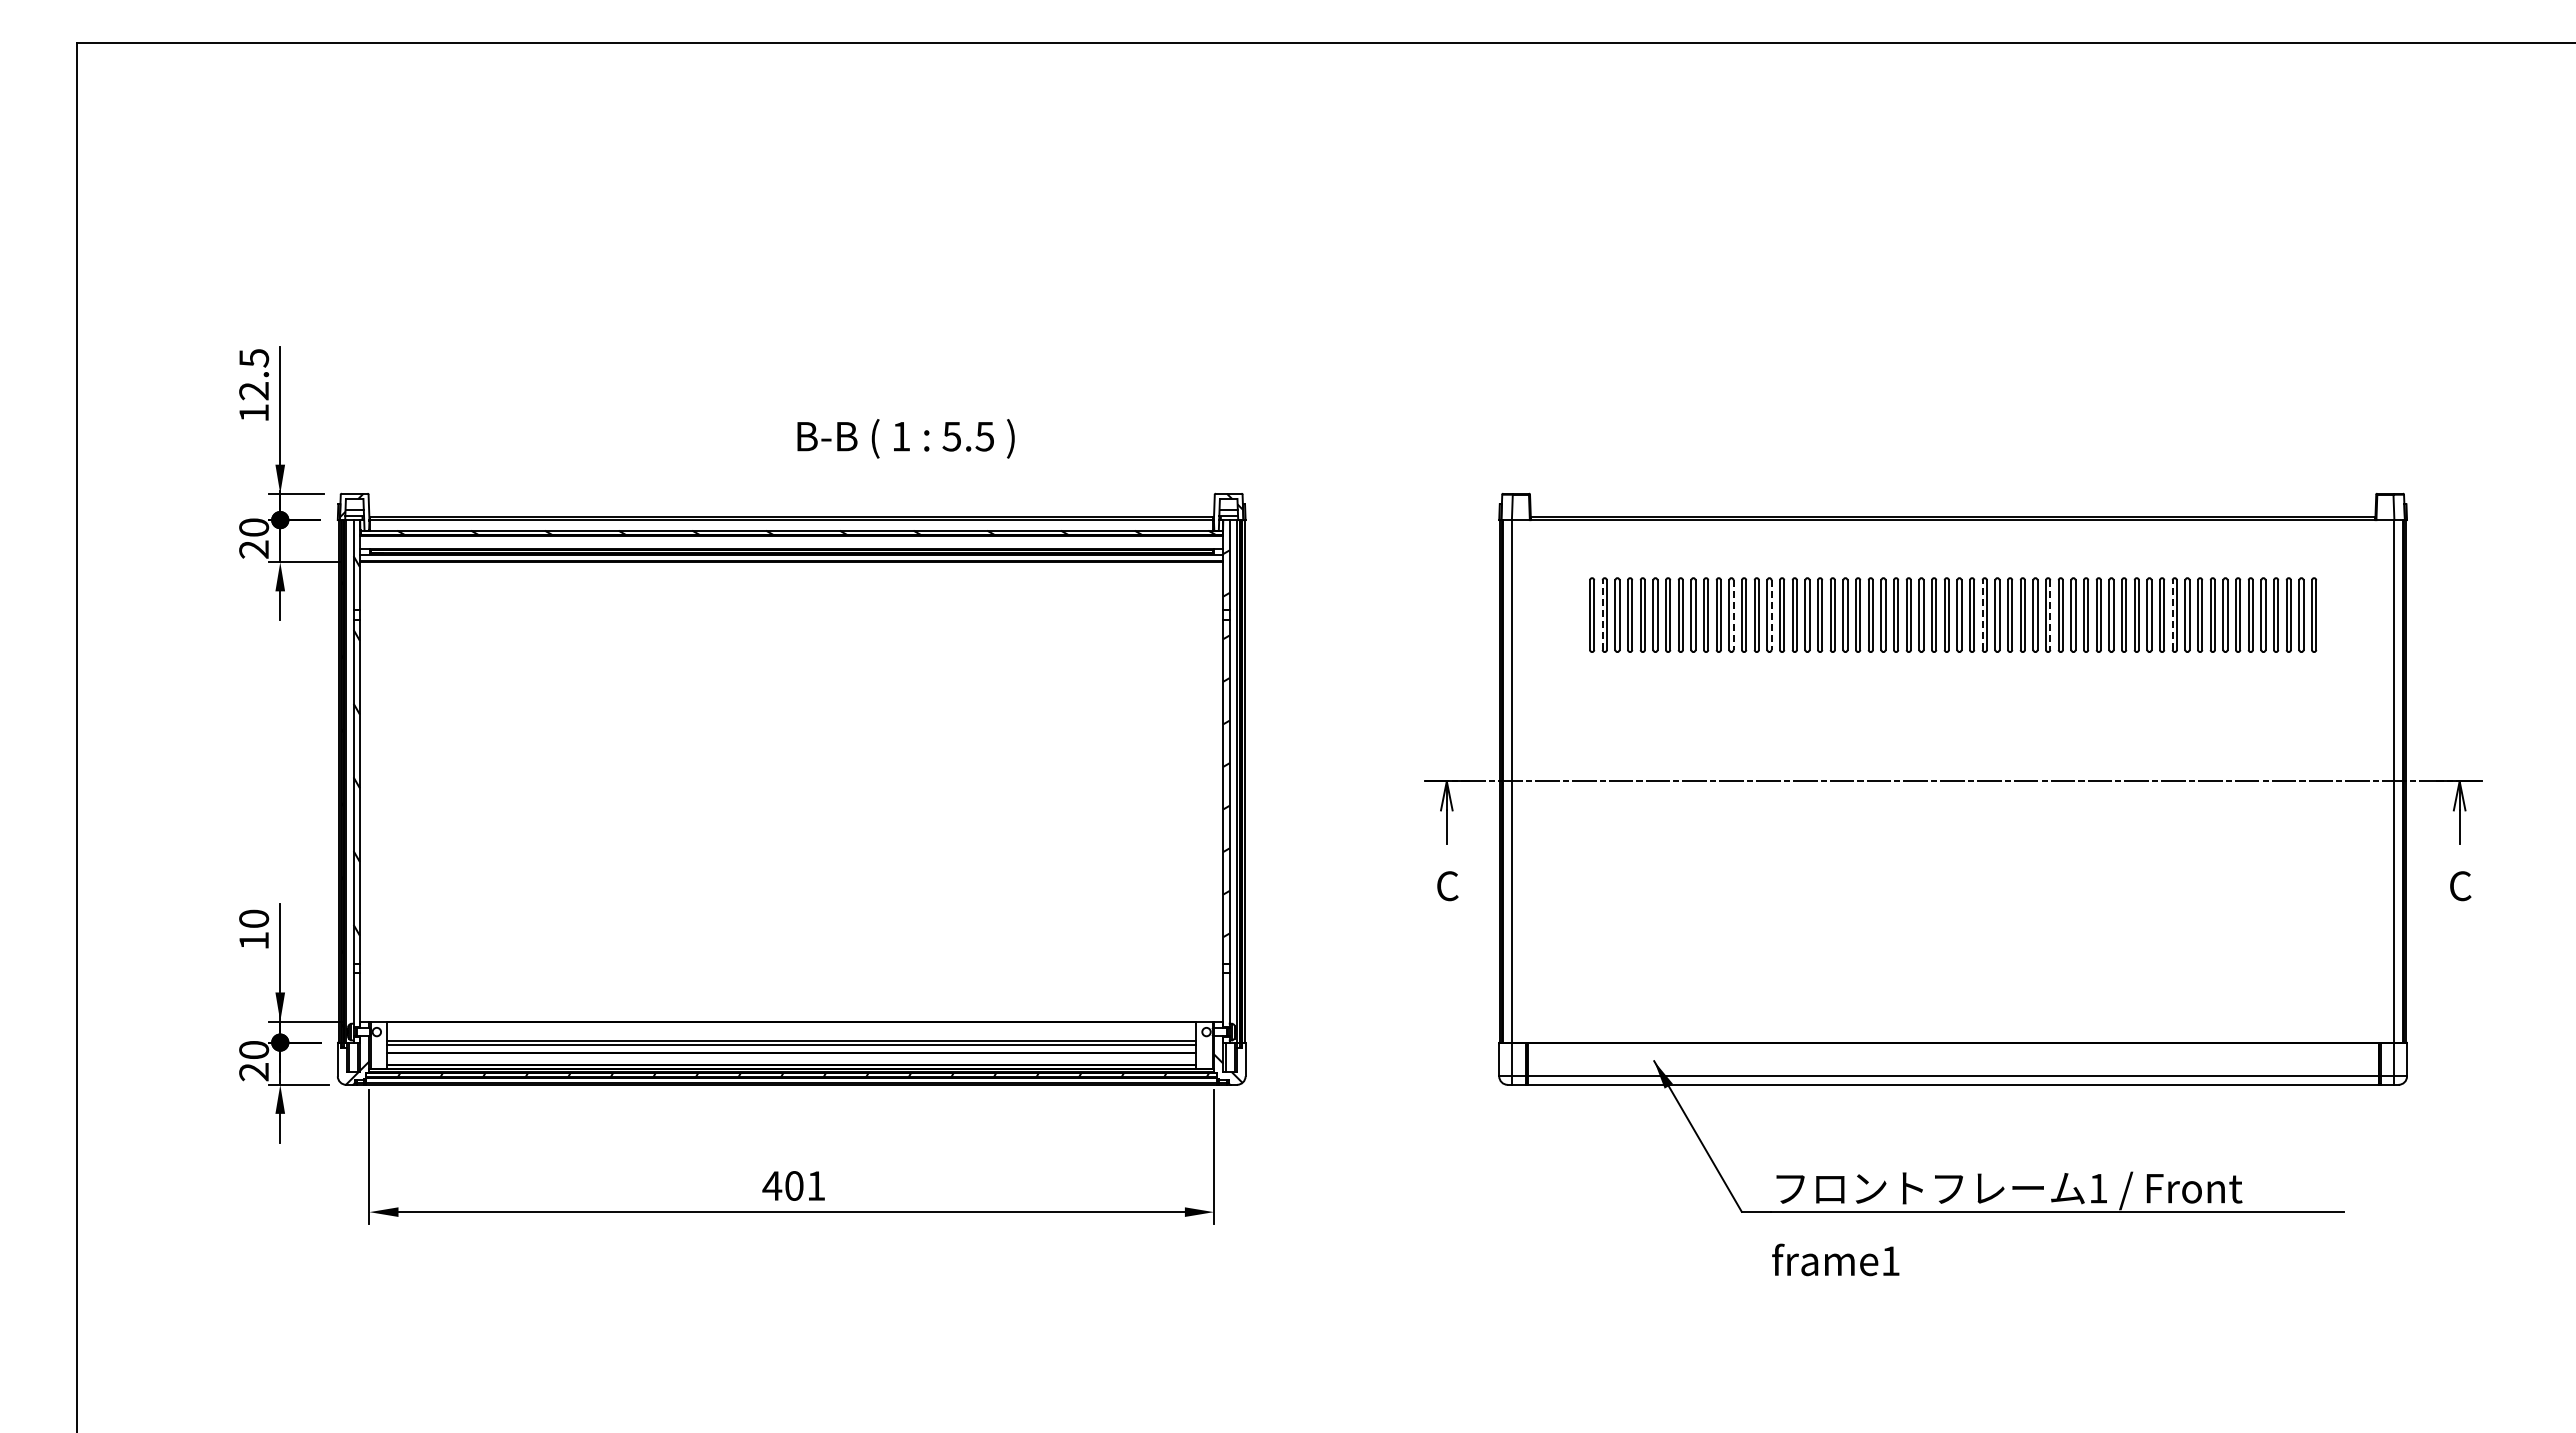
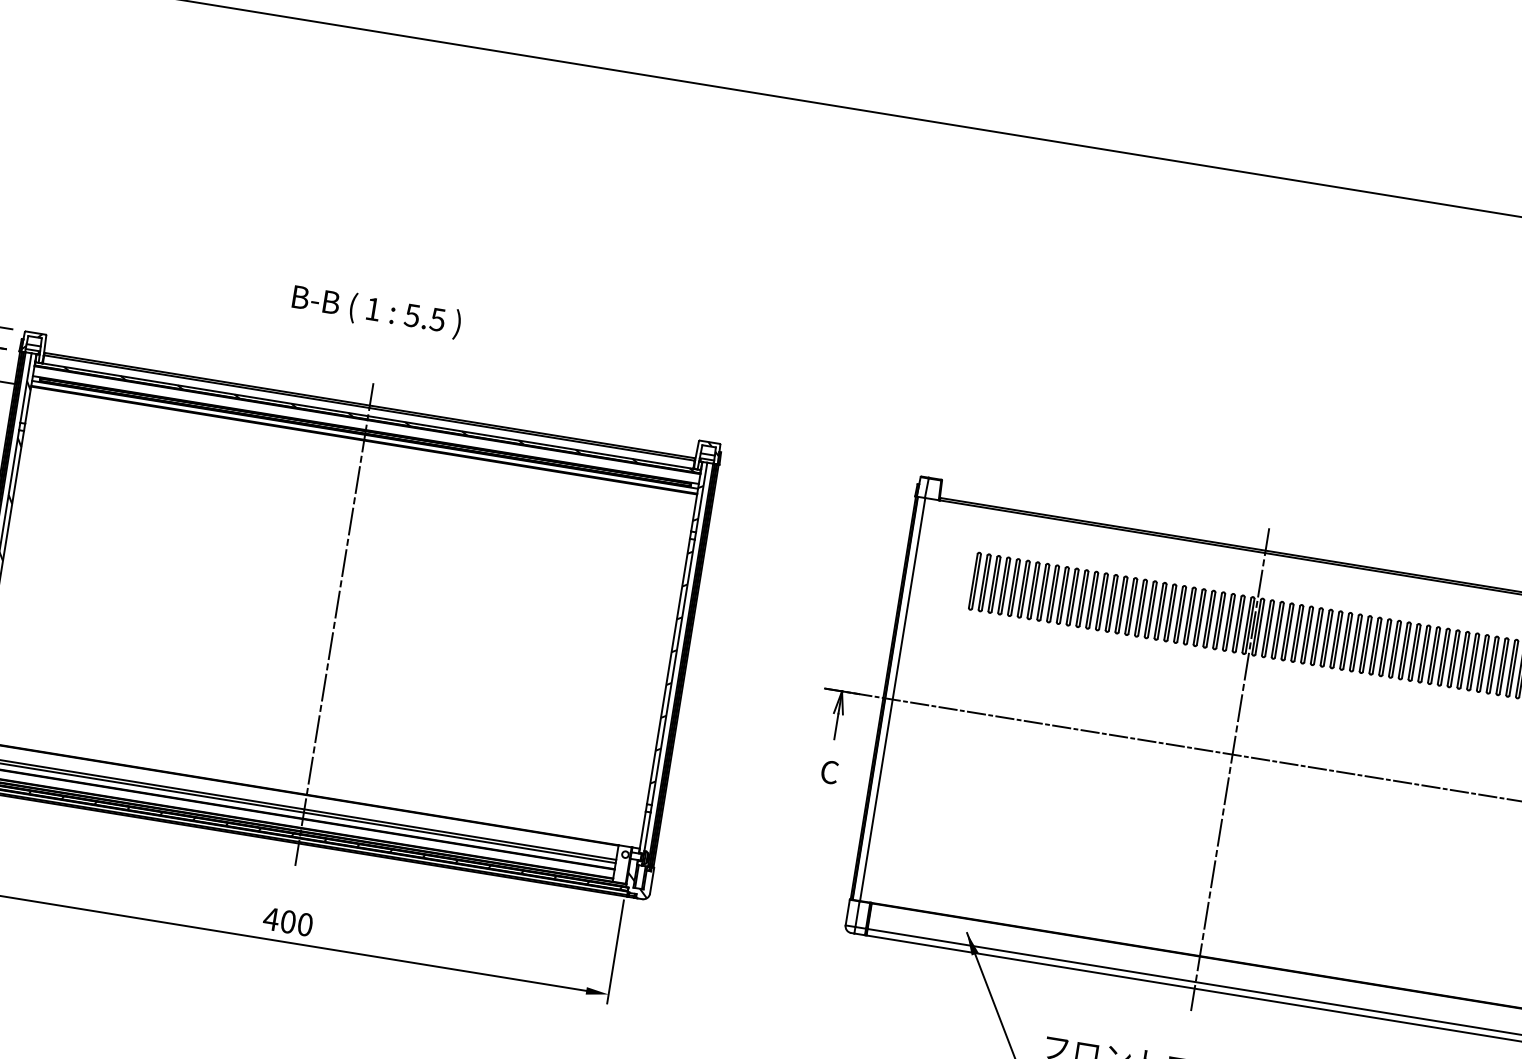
text: (905, 438) -> (376, 311), moved
line: (1602, 615) -> (982, 582), dashed -> solid
line: (1733, 615) -> (1083, 599), dashed -> solid
line: (1771, 615) -> (1113, 603), dashed -> solid
line: (1982, 615) -> (1275, 630), dashed -> solid
line: (2050, 615) -> (1328, 638), dashed -> solid
line: (2172, 615) -> (1422, 654), dashed -> solid
line: (791, 800) -> (334, 624), added
line: (1953, 800) -> (1230, 769), added
text: (816, 1185) -> (305, 924), 401 -> 400

